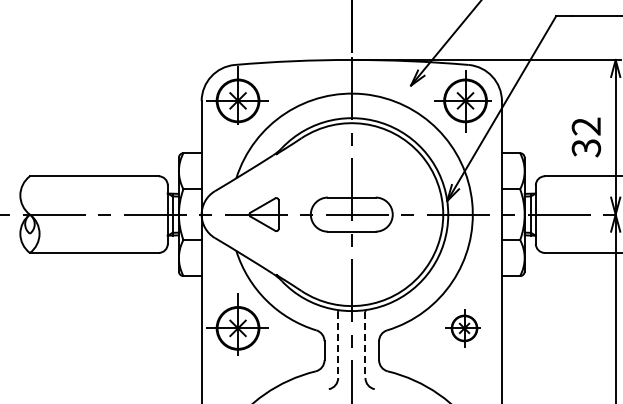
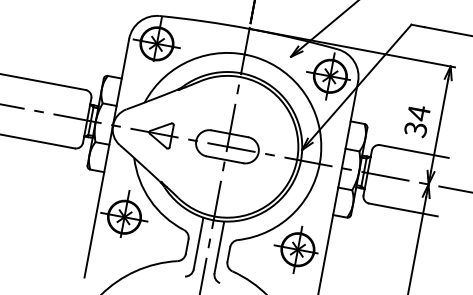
text: (585, 126) -> (418, 112), 32 -> 34
part: (462, 328) -> (295, 249), size x1.67
line: (338, 345) -> (198, 244), dashed -> solid
line: (365, 345) -> (219, 248), dashed -> solid

